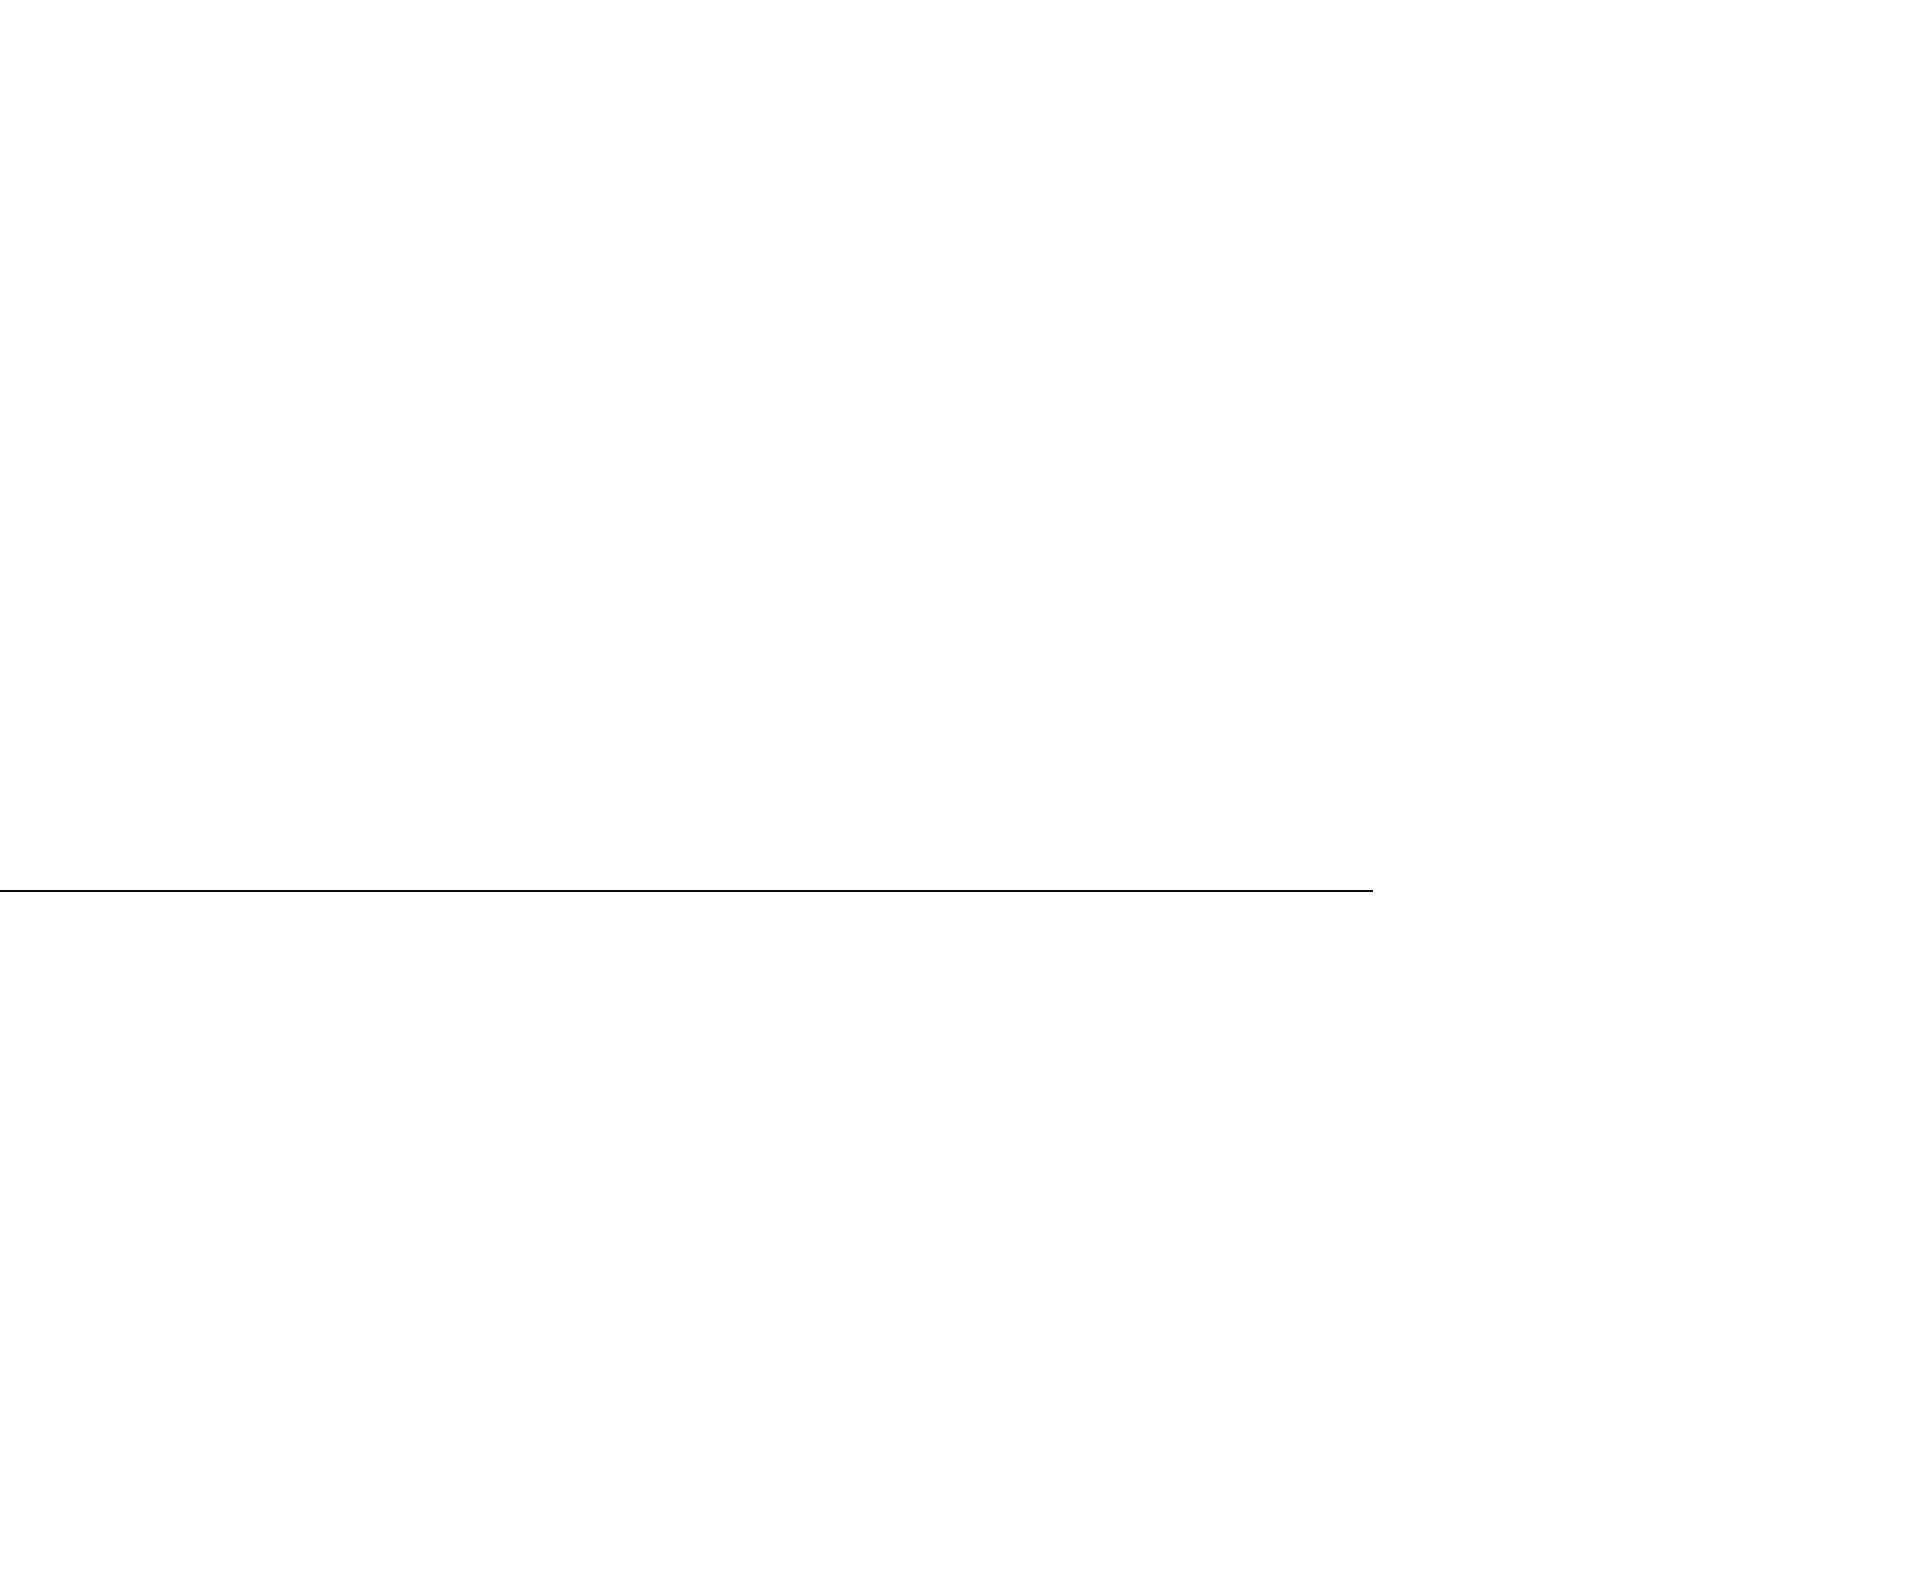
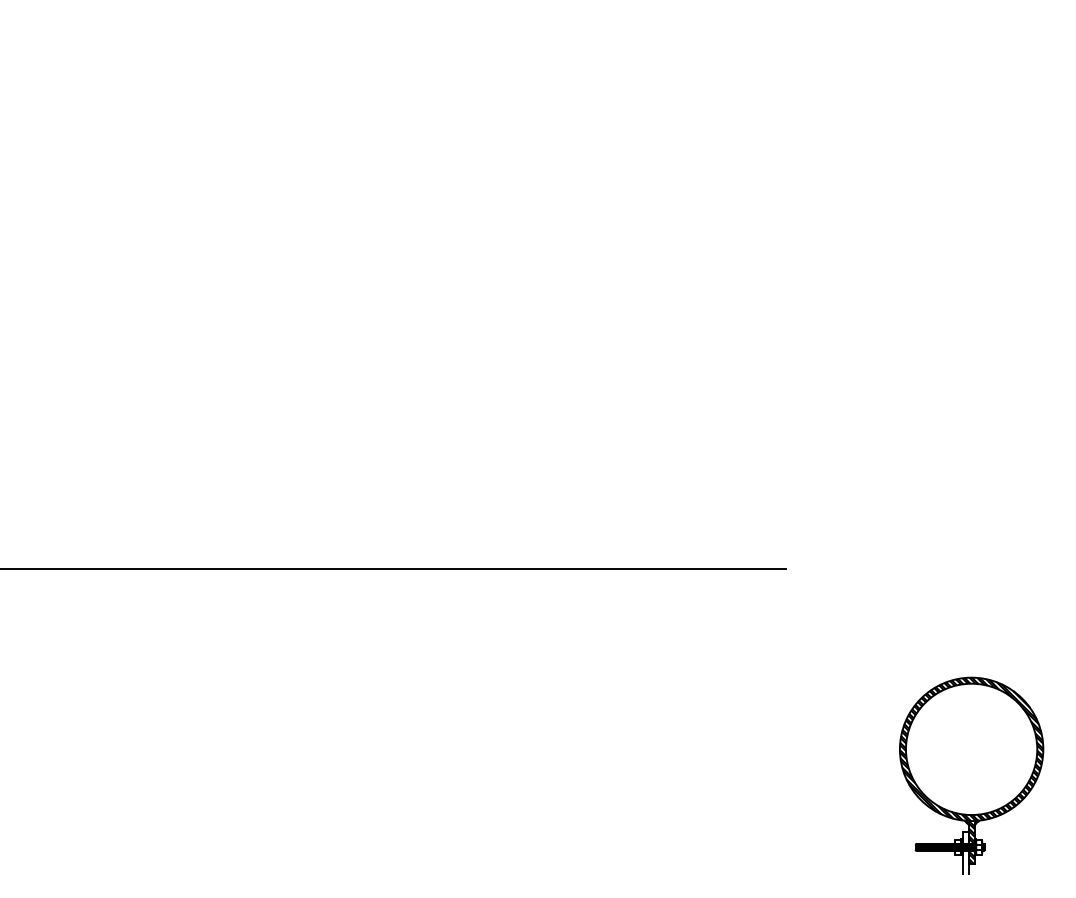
part: (1704, 1262) -> (971, 775), added

